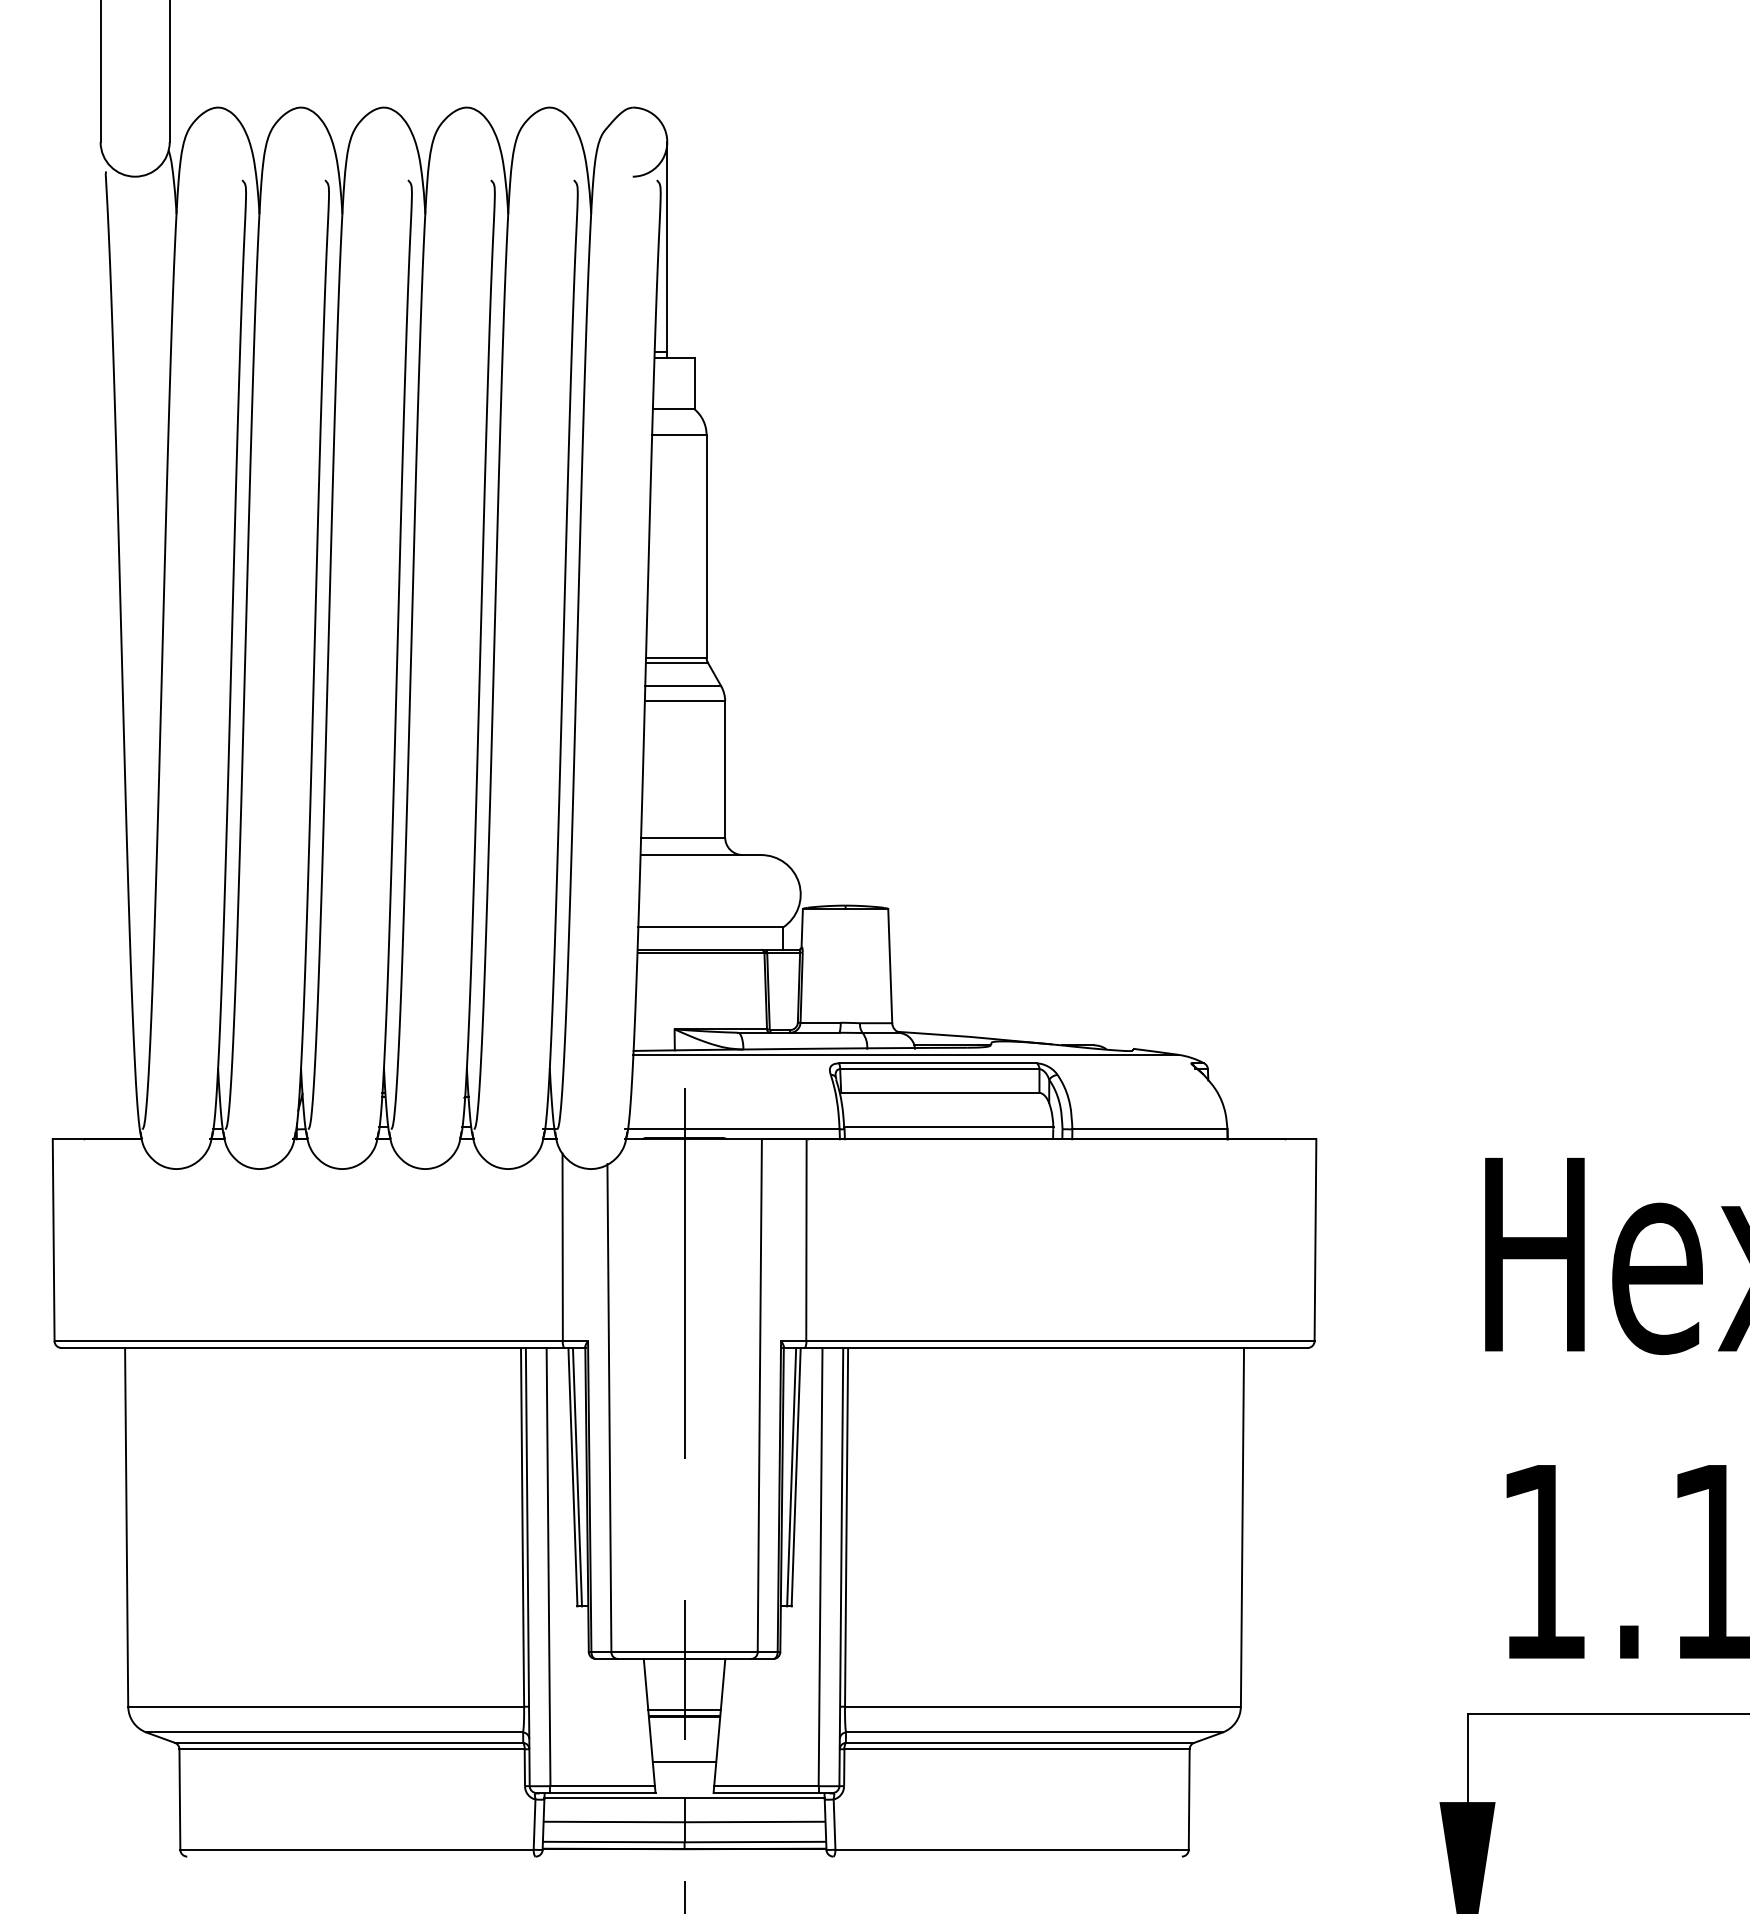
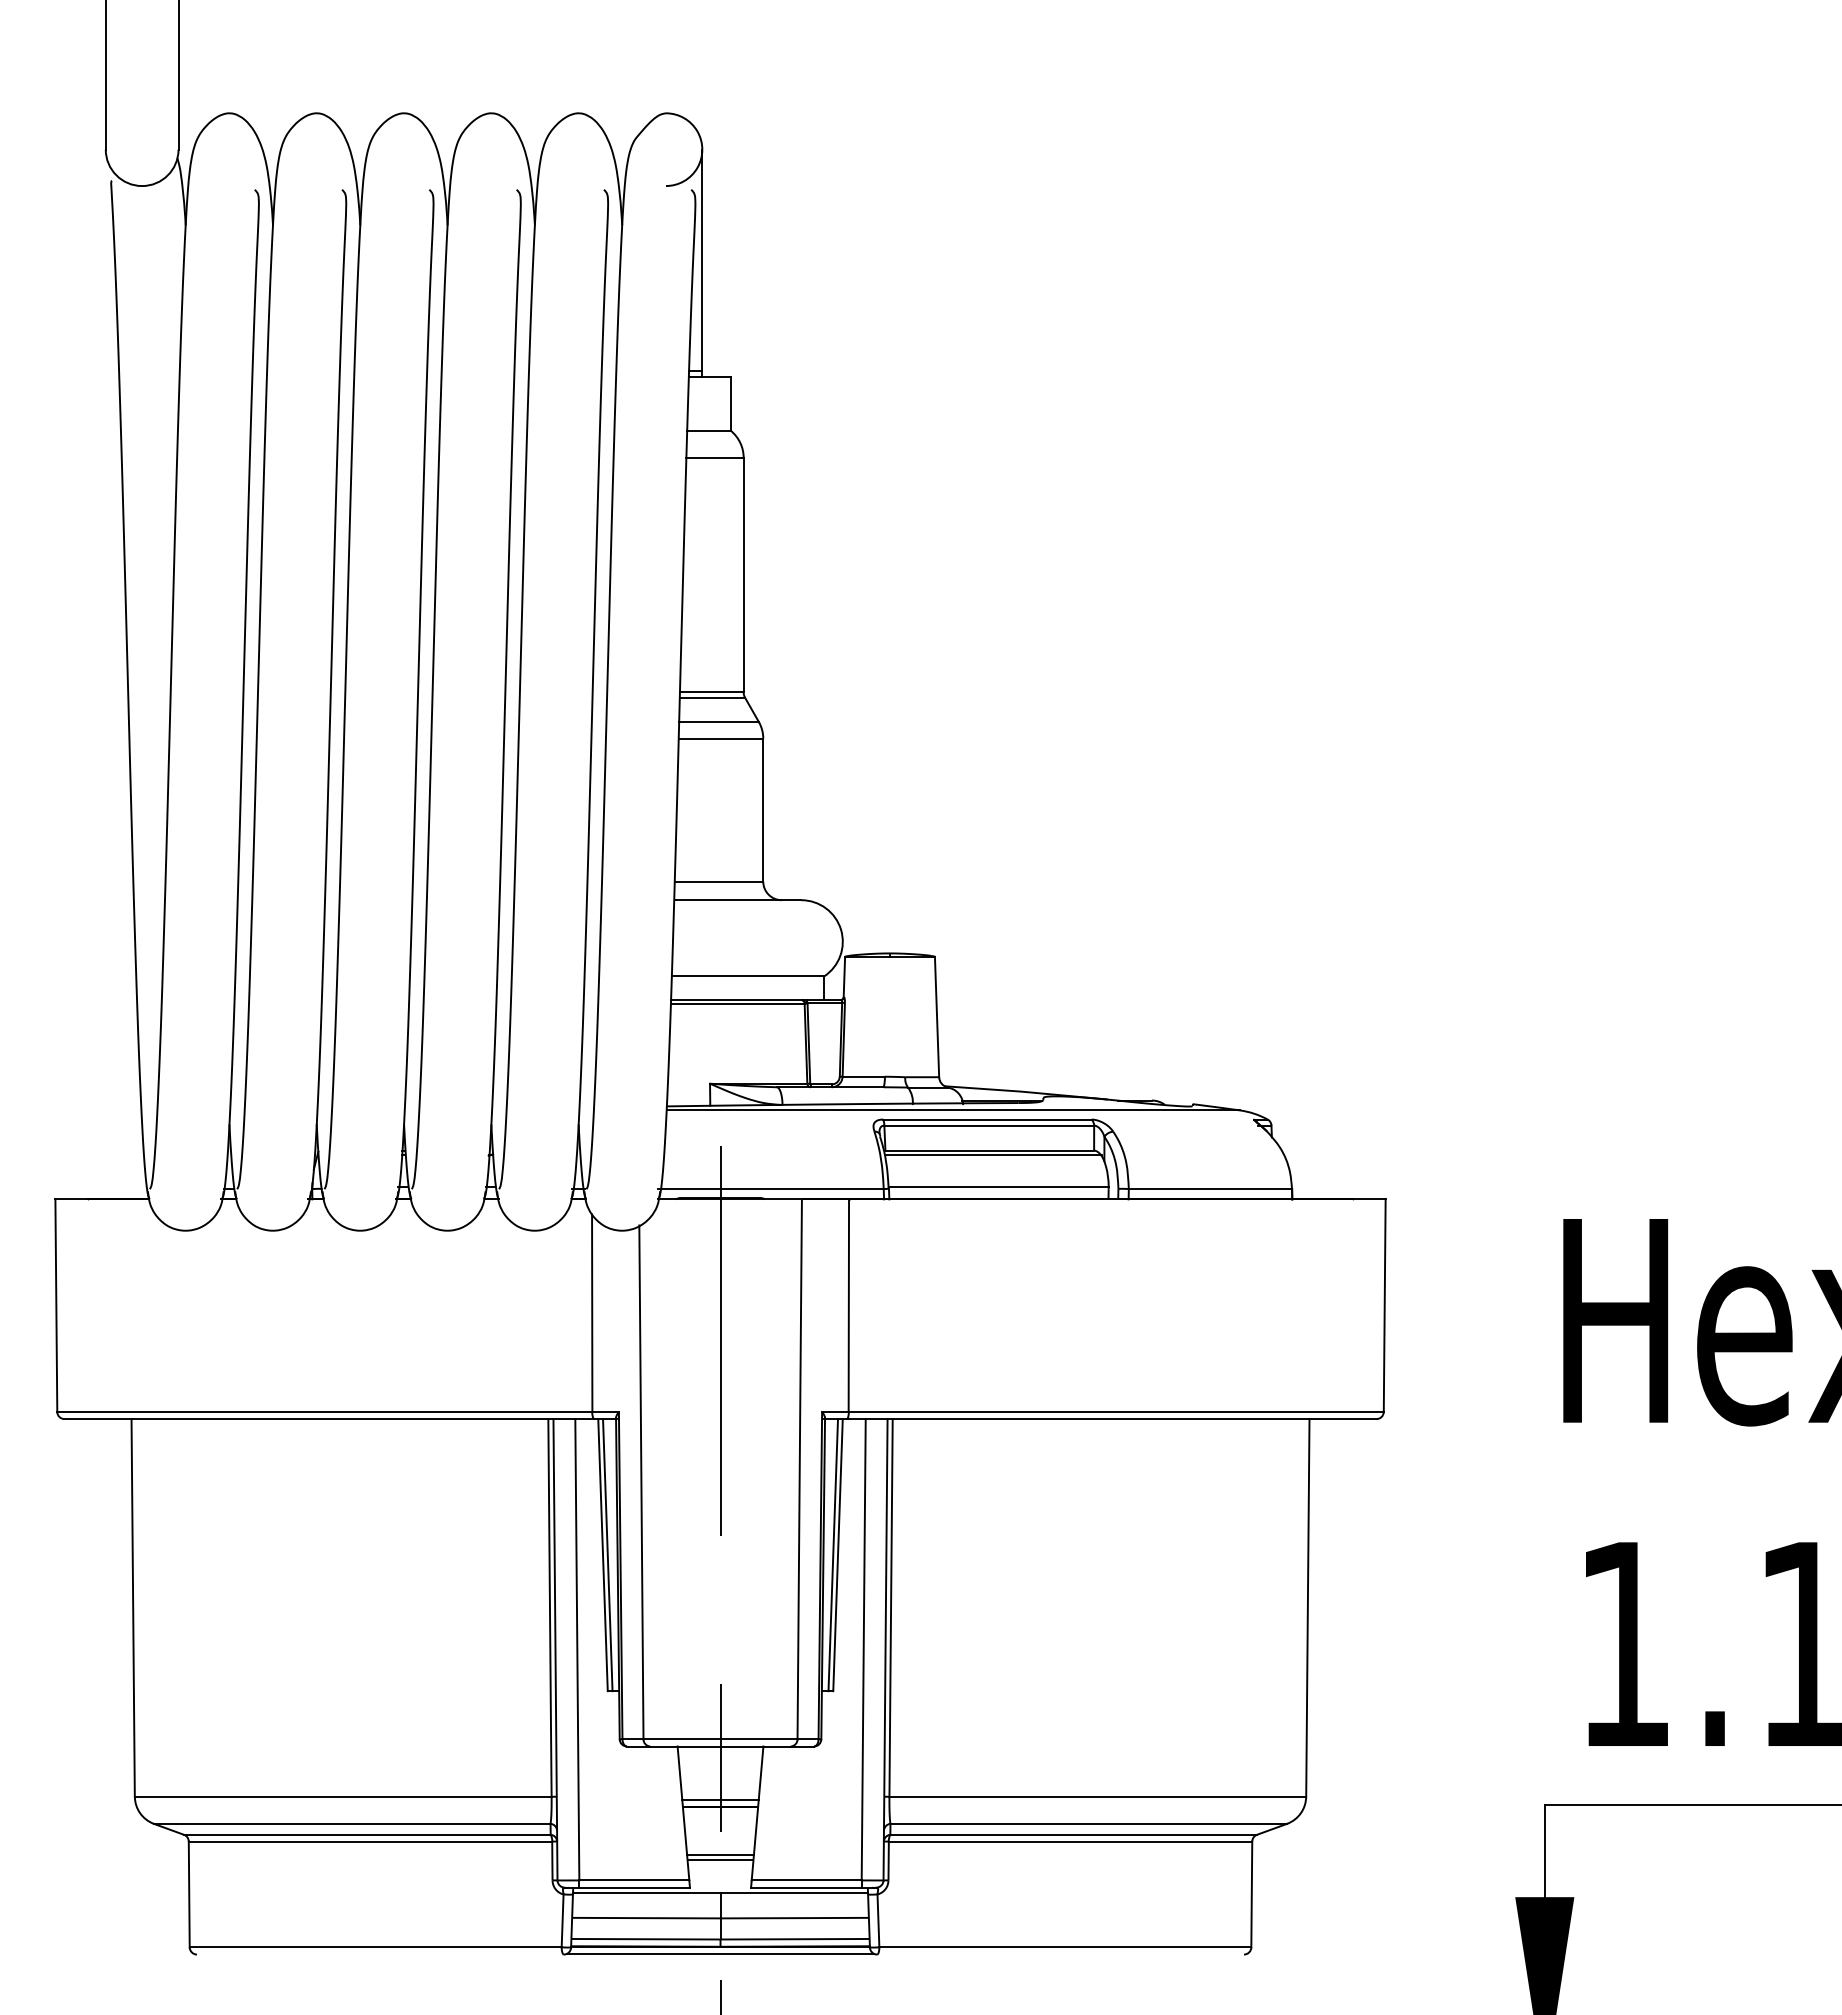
line: (943, 1096) -> (993, 1154), added
line: (684, 1767) -> (720, 1860), added
line: (684, 1855) -> (720, 1953), added

